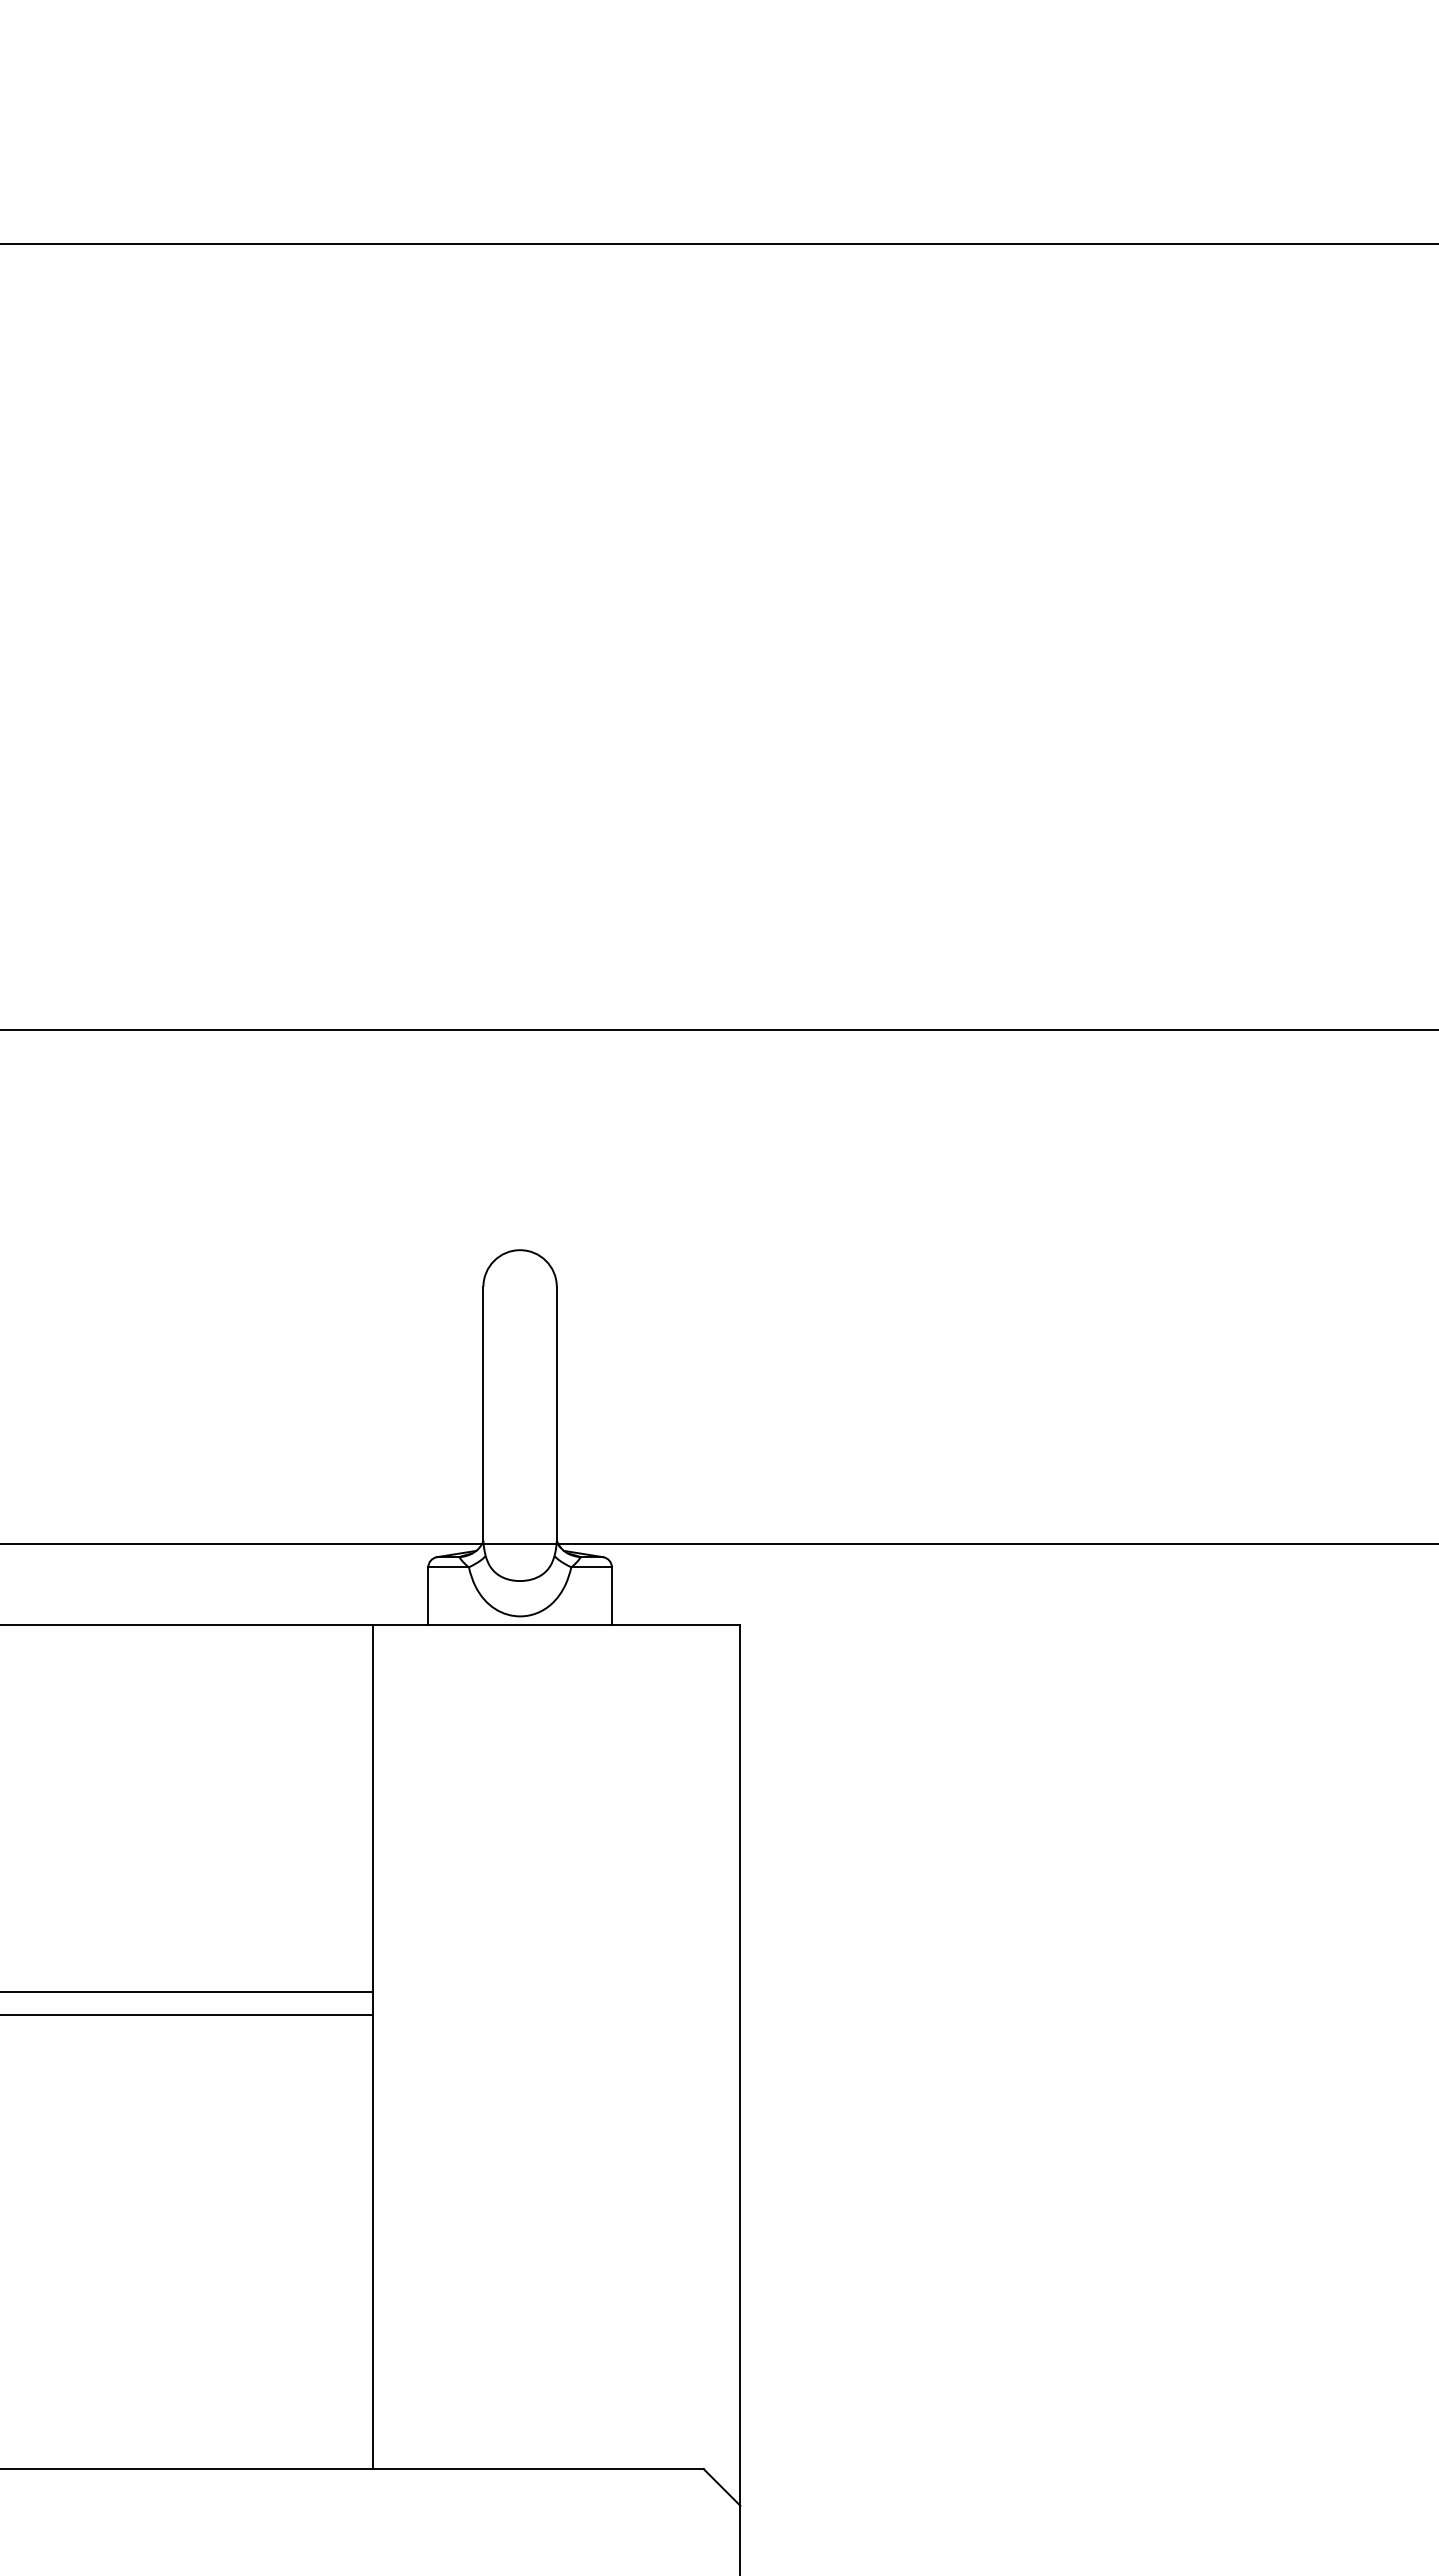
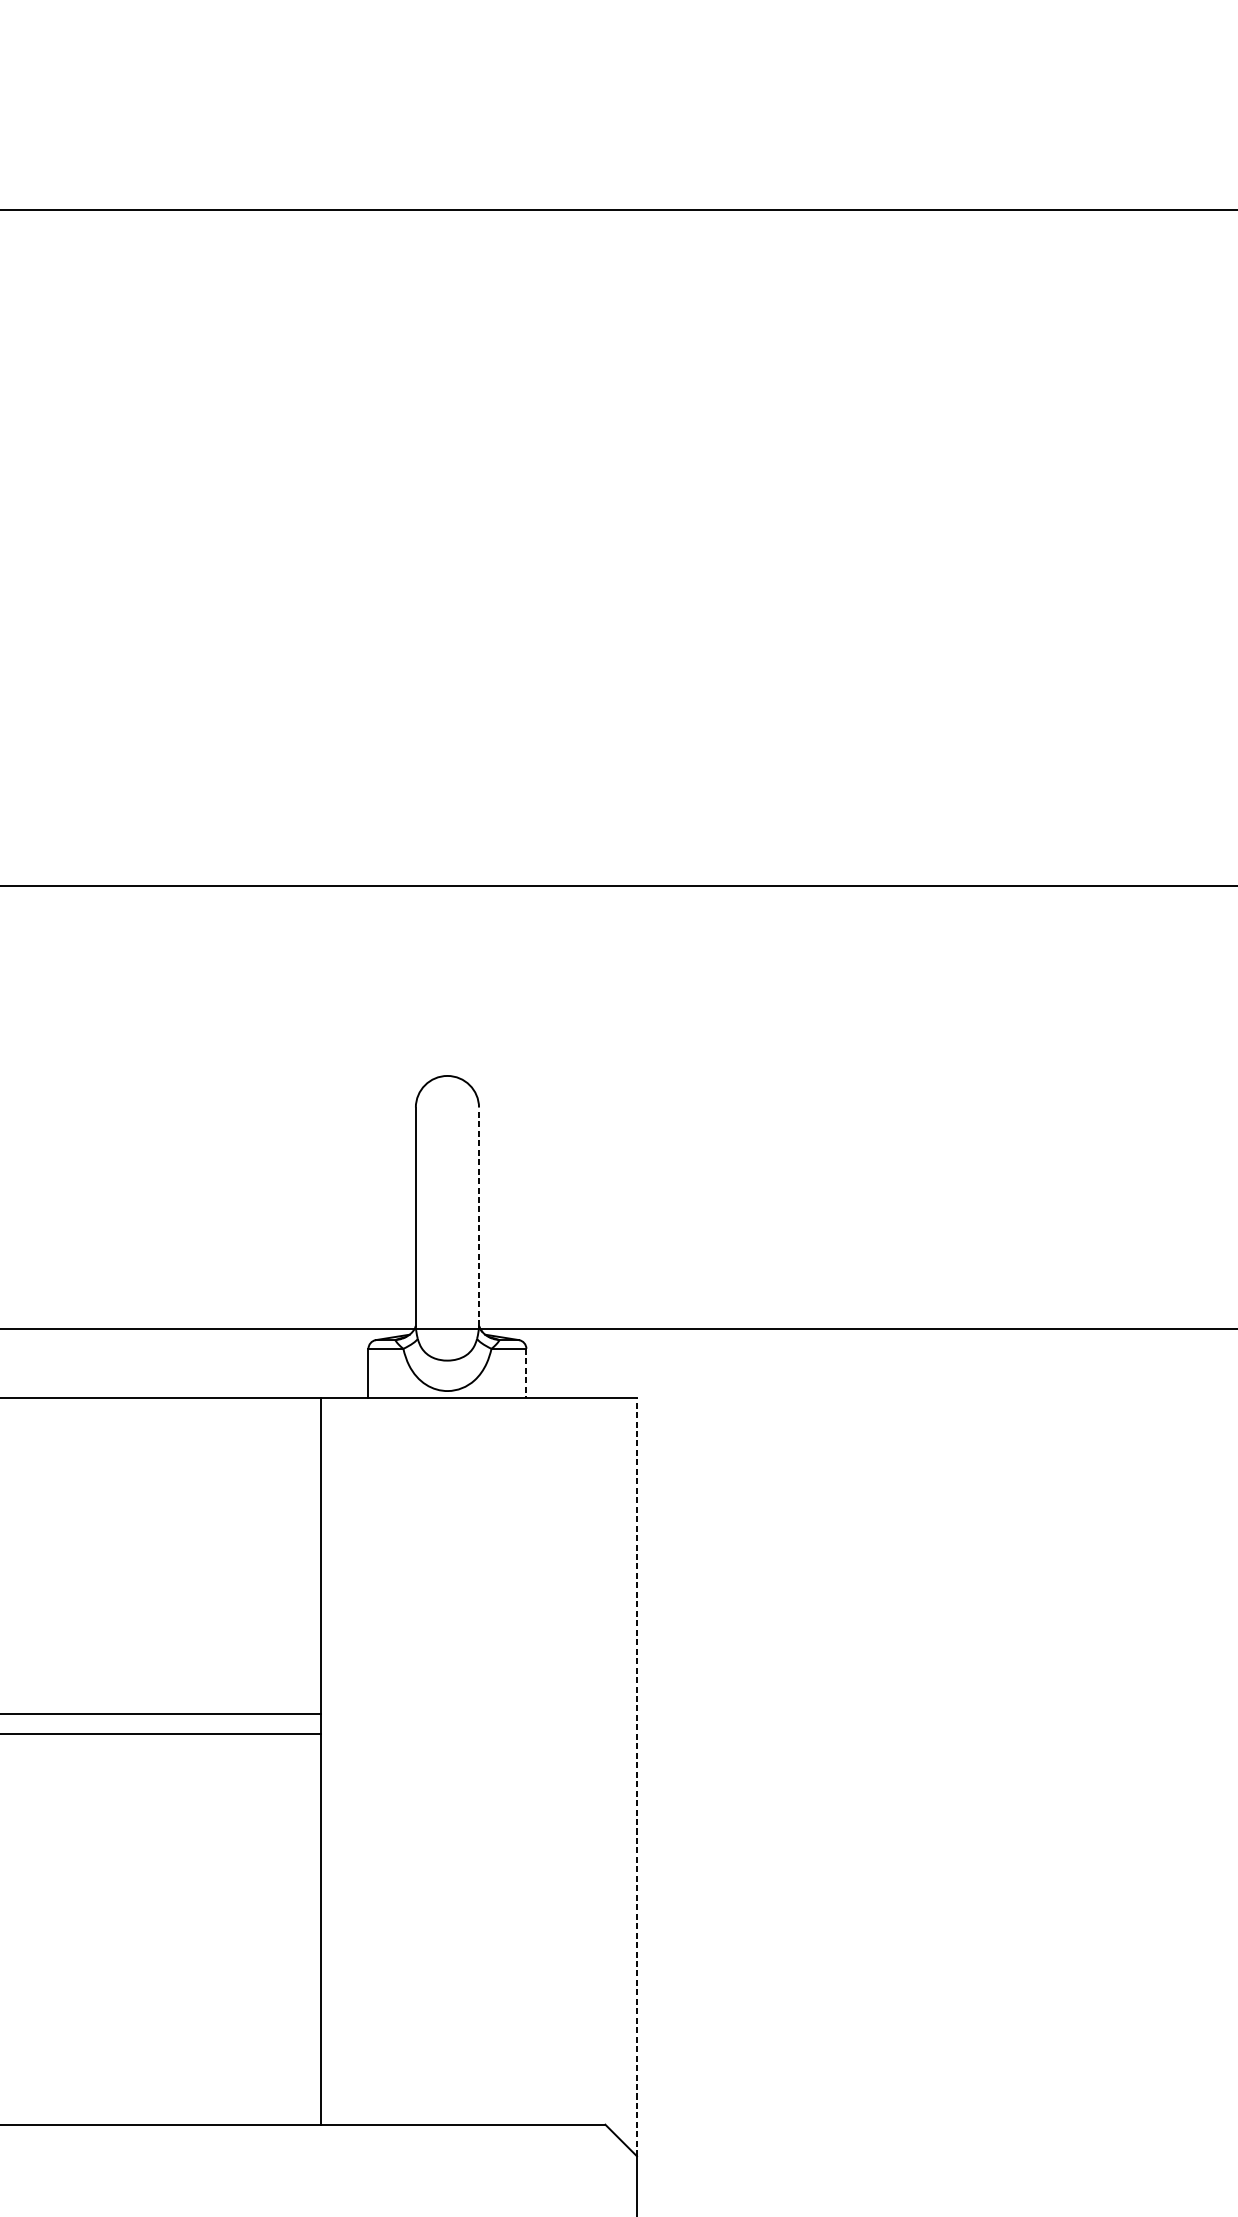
line: (556, 1413) -> (478, 1216), solid -> dashed
line: (611, 1596) -> (526, 1373), solid -> dashed
line: (740, 2065) -> (637, 1777), solid -> dashed

